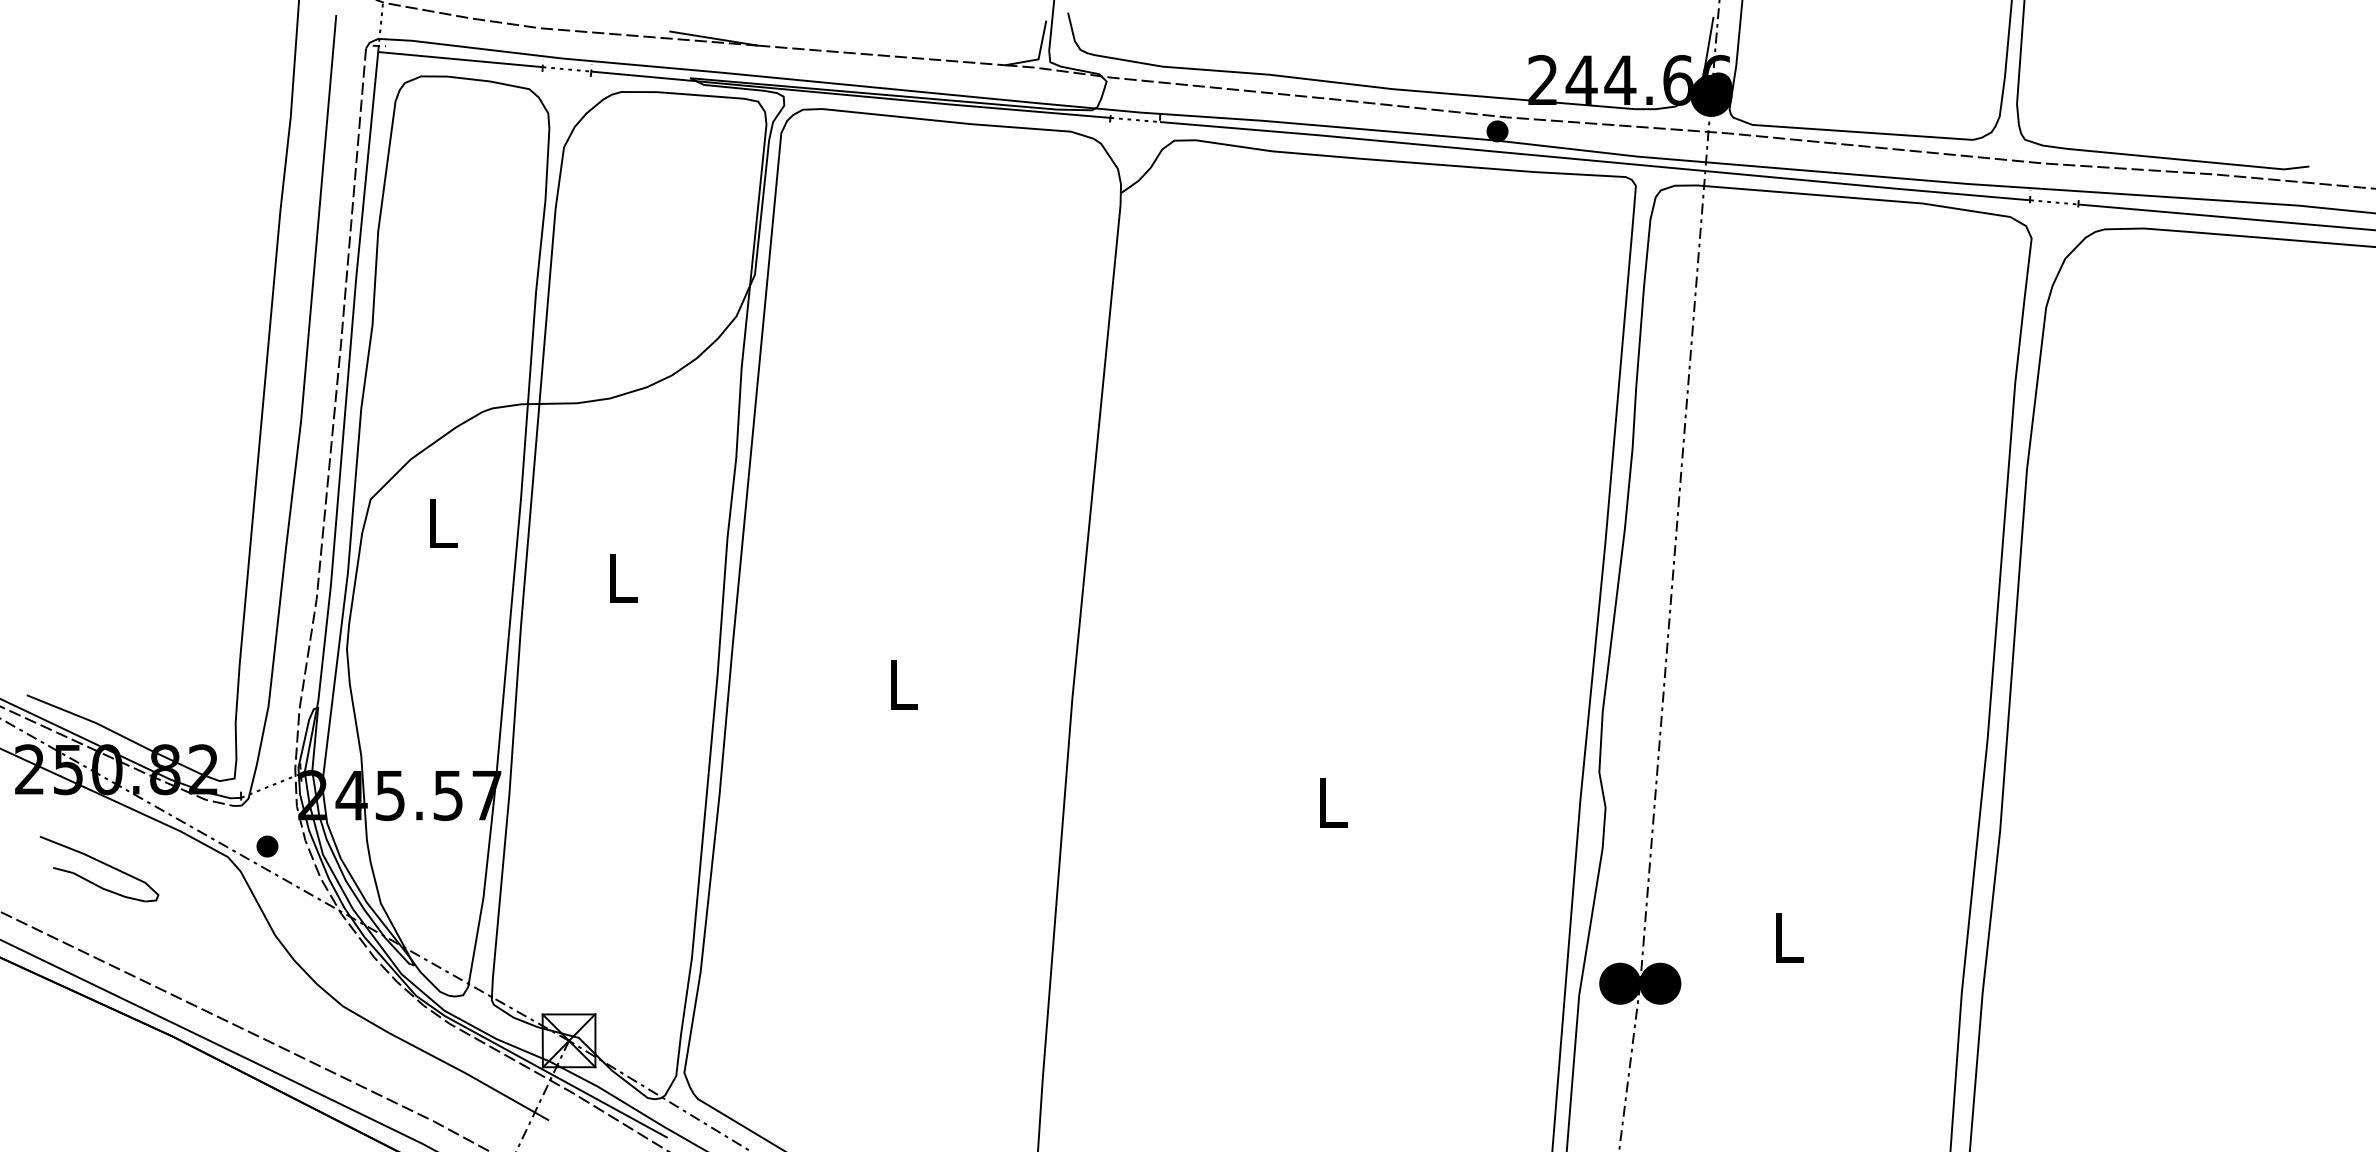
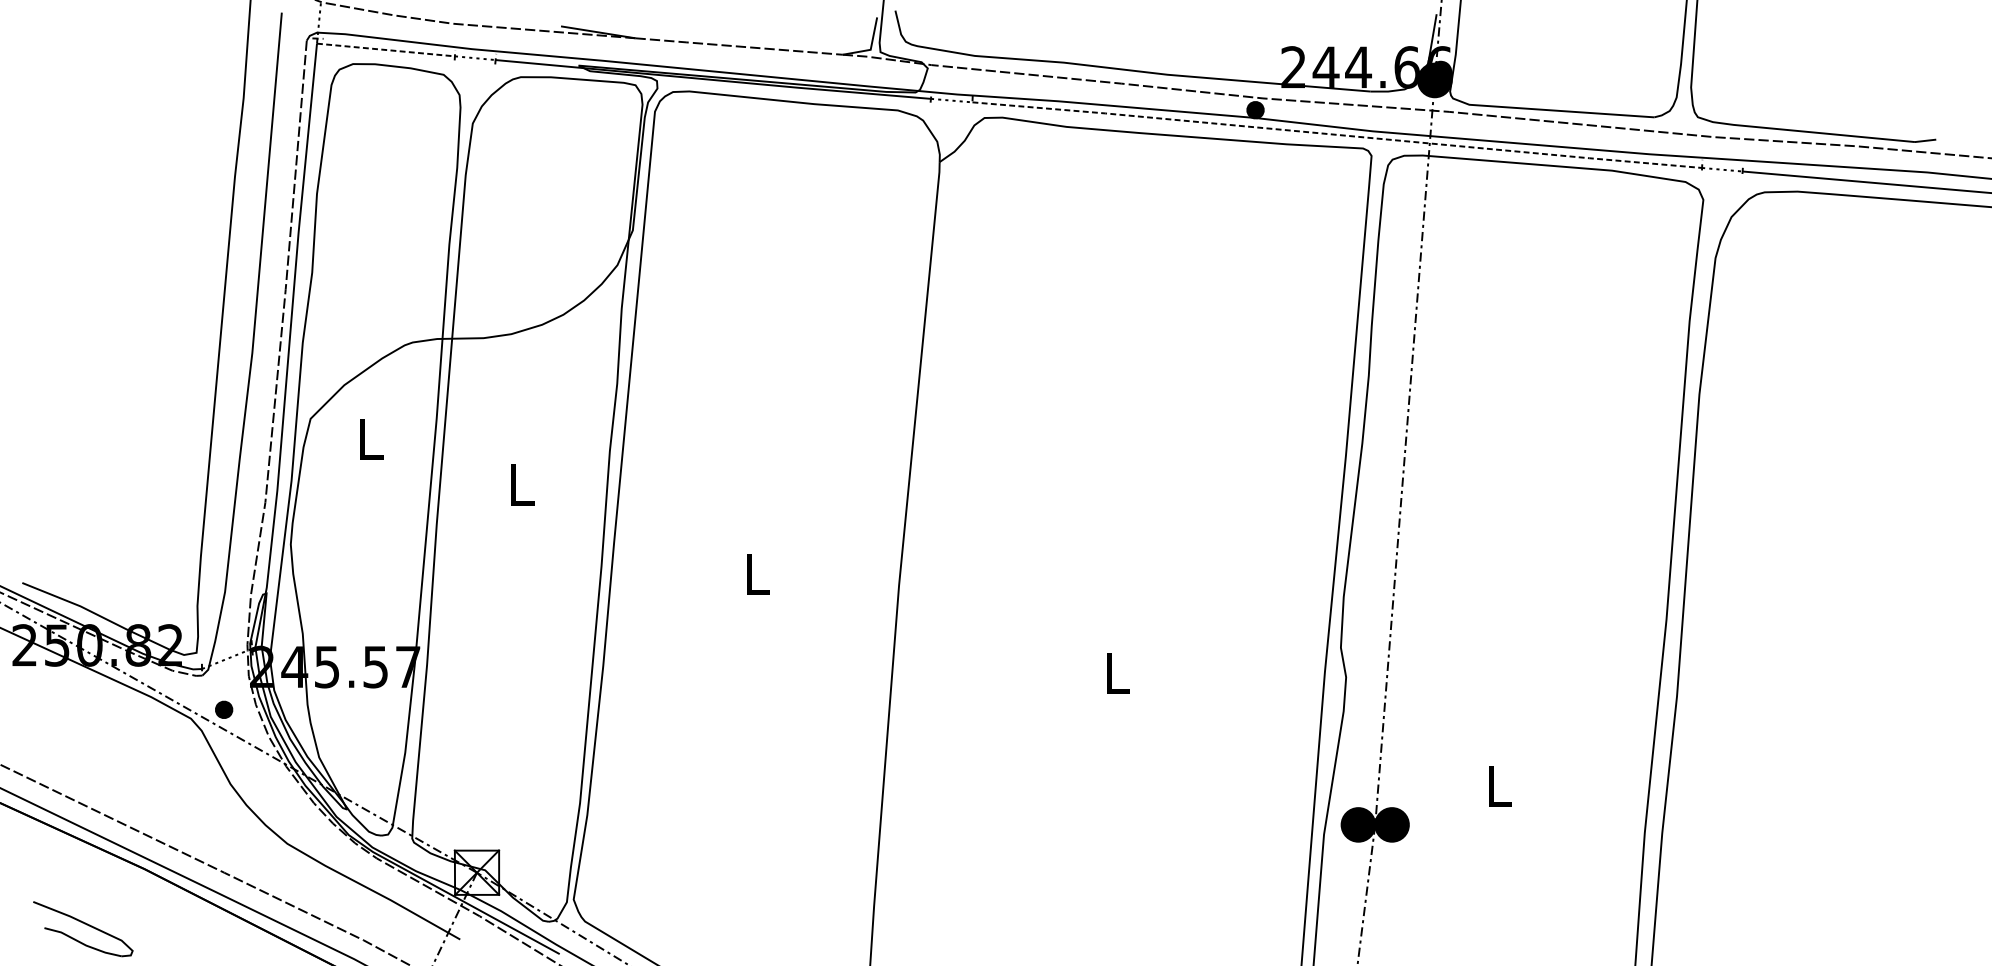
line: (460, 59) -> (385, 49), solid -> dashed
line: (1595, 160) -> (1337, 134), solid -> dashed
part: (99, 868) -> (83, 928), moved

